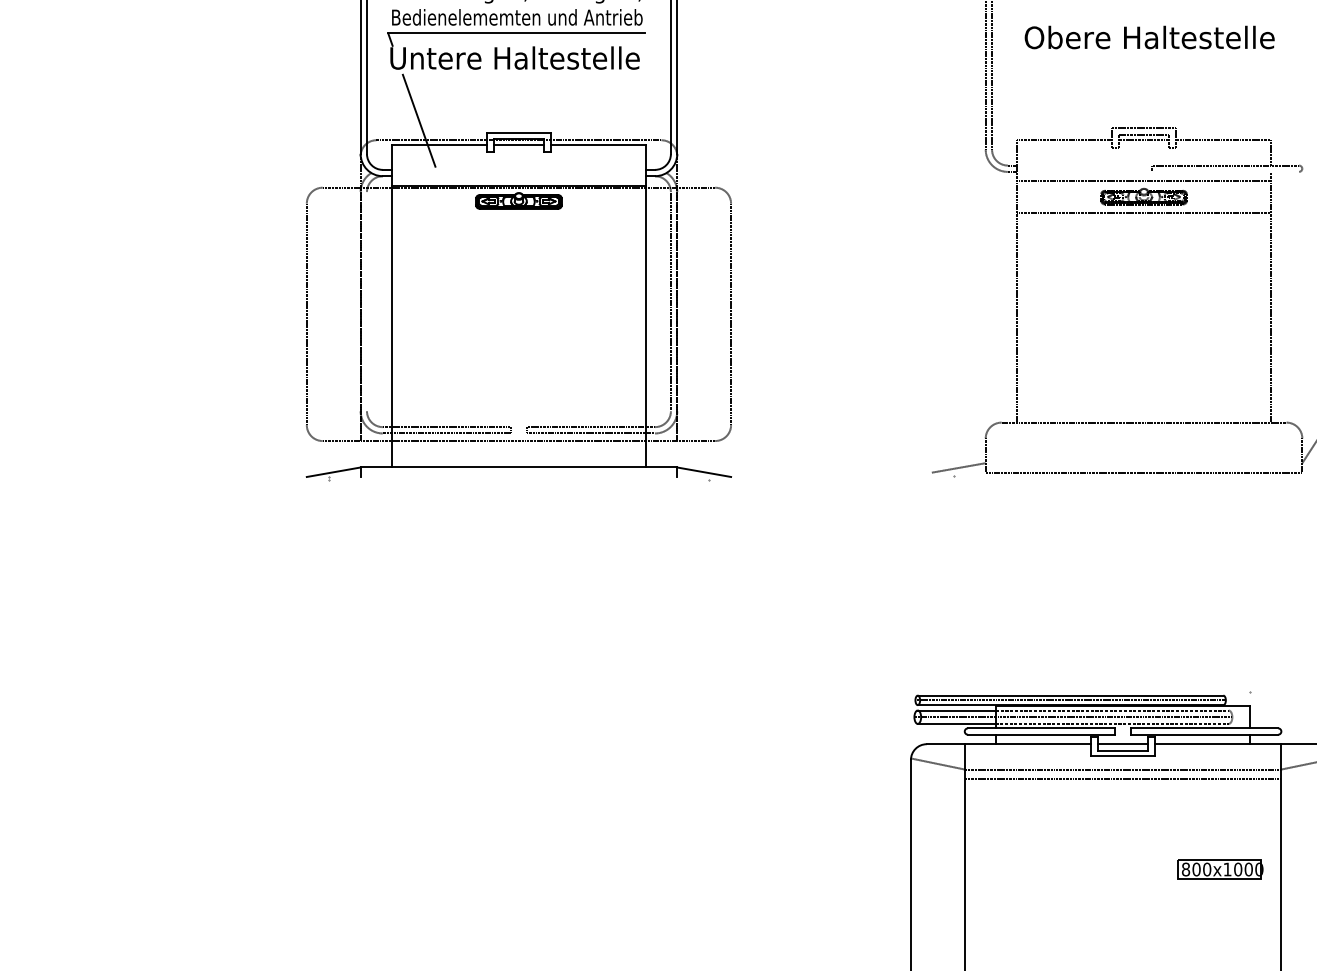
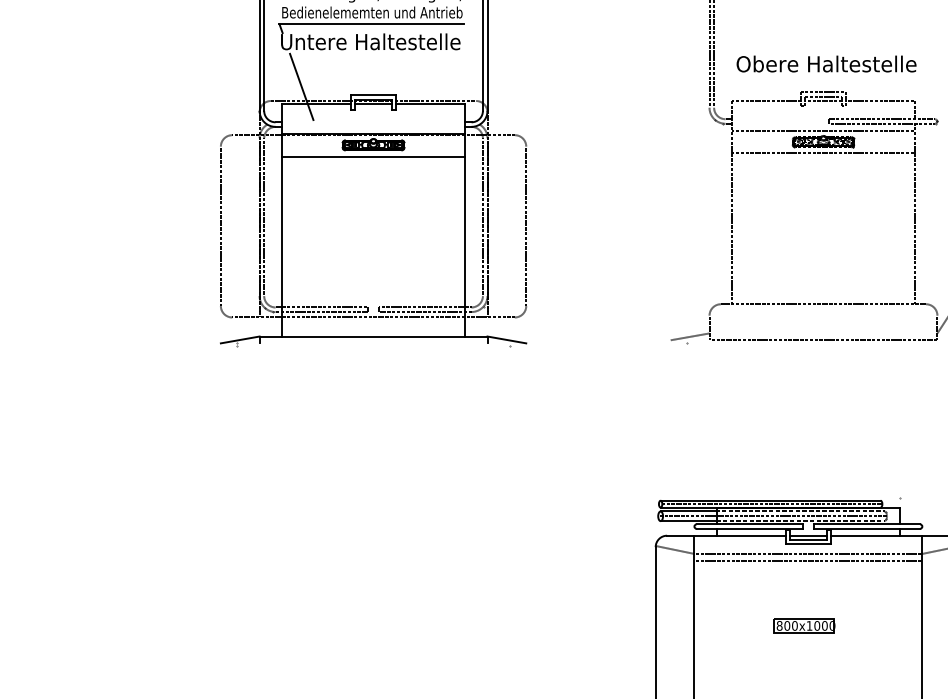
text: (1149, 36) -> (826, 63), moved
line: (1226, 171) -> (882, 123), added
line: (518, 217) -> (373, 156), added
line: (367, 302) -> (264, 217), added
part: (1220, 868) -> (804, 625), moved

